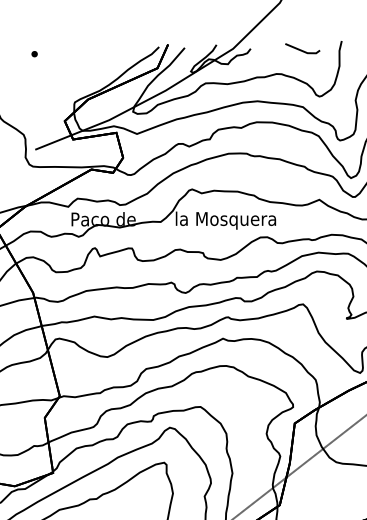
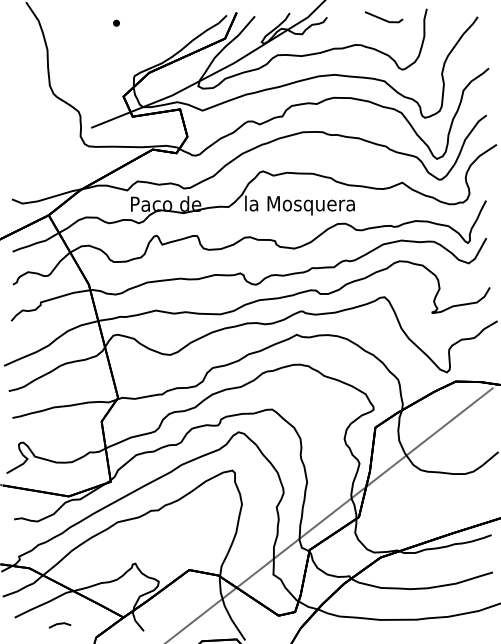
part: (34, 53) -> (116, 22), moved

